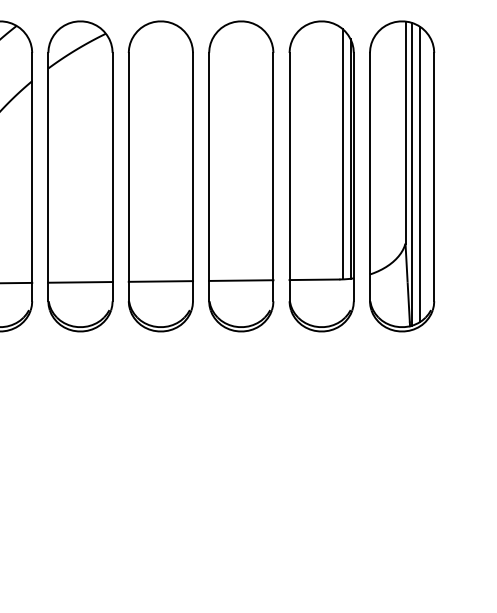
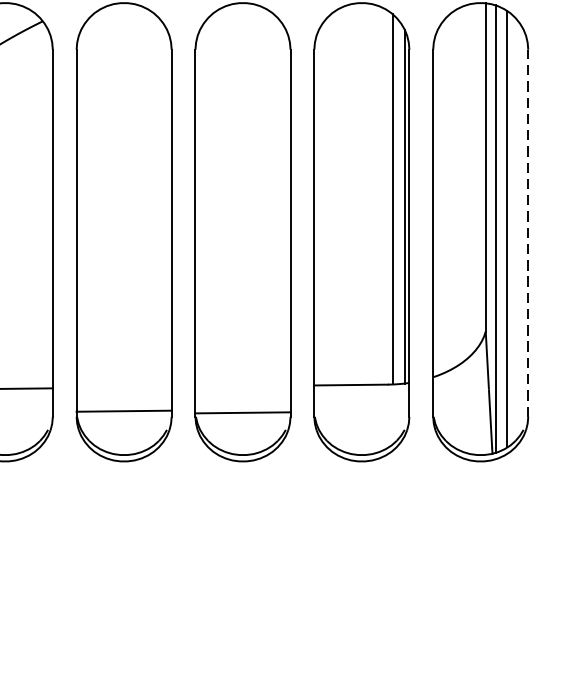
line: (434, 176) -> (528, 232), solid -> dashed
line: (241, 280) -> (243, 412), moved
line: (160, 281) -> (123, 411), moved

